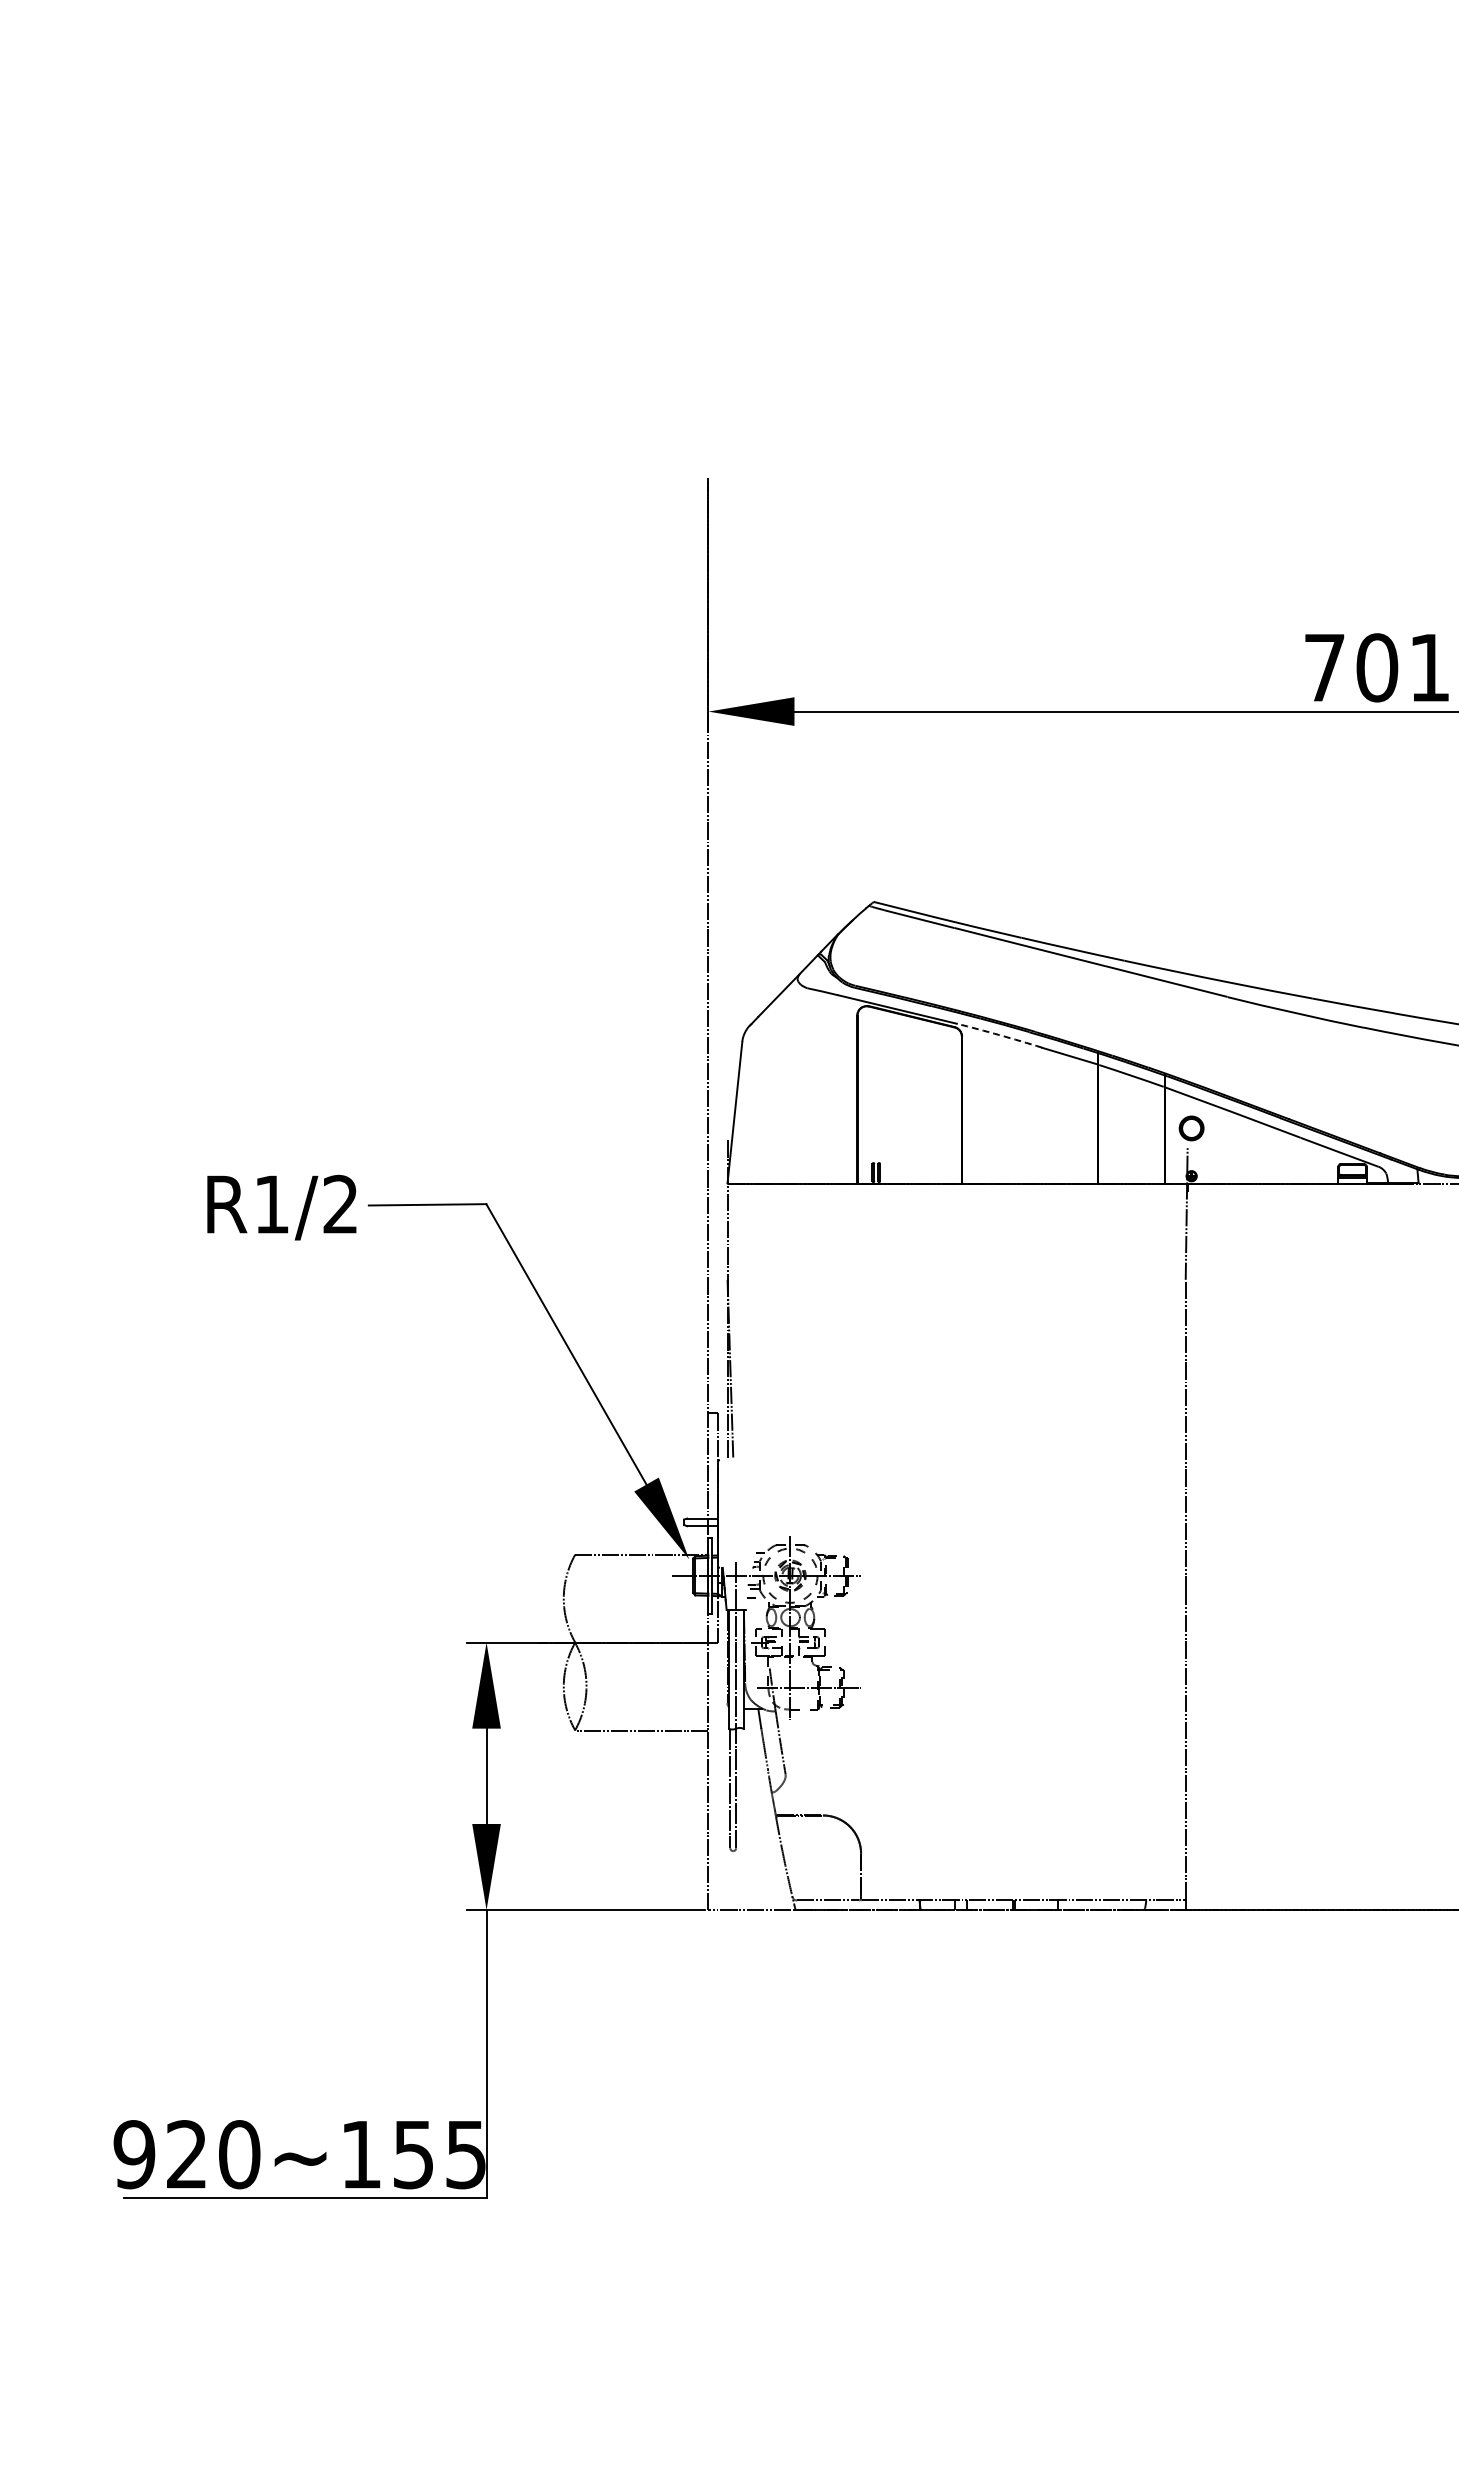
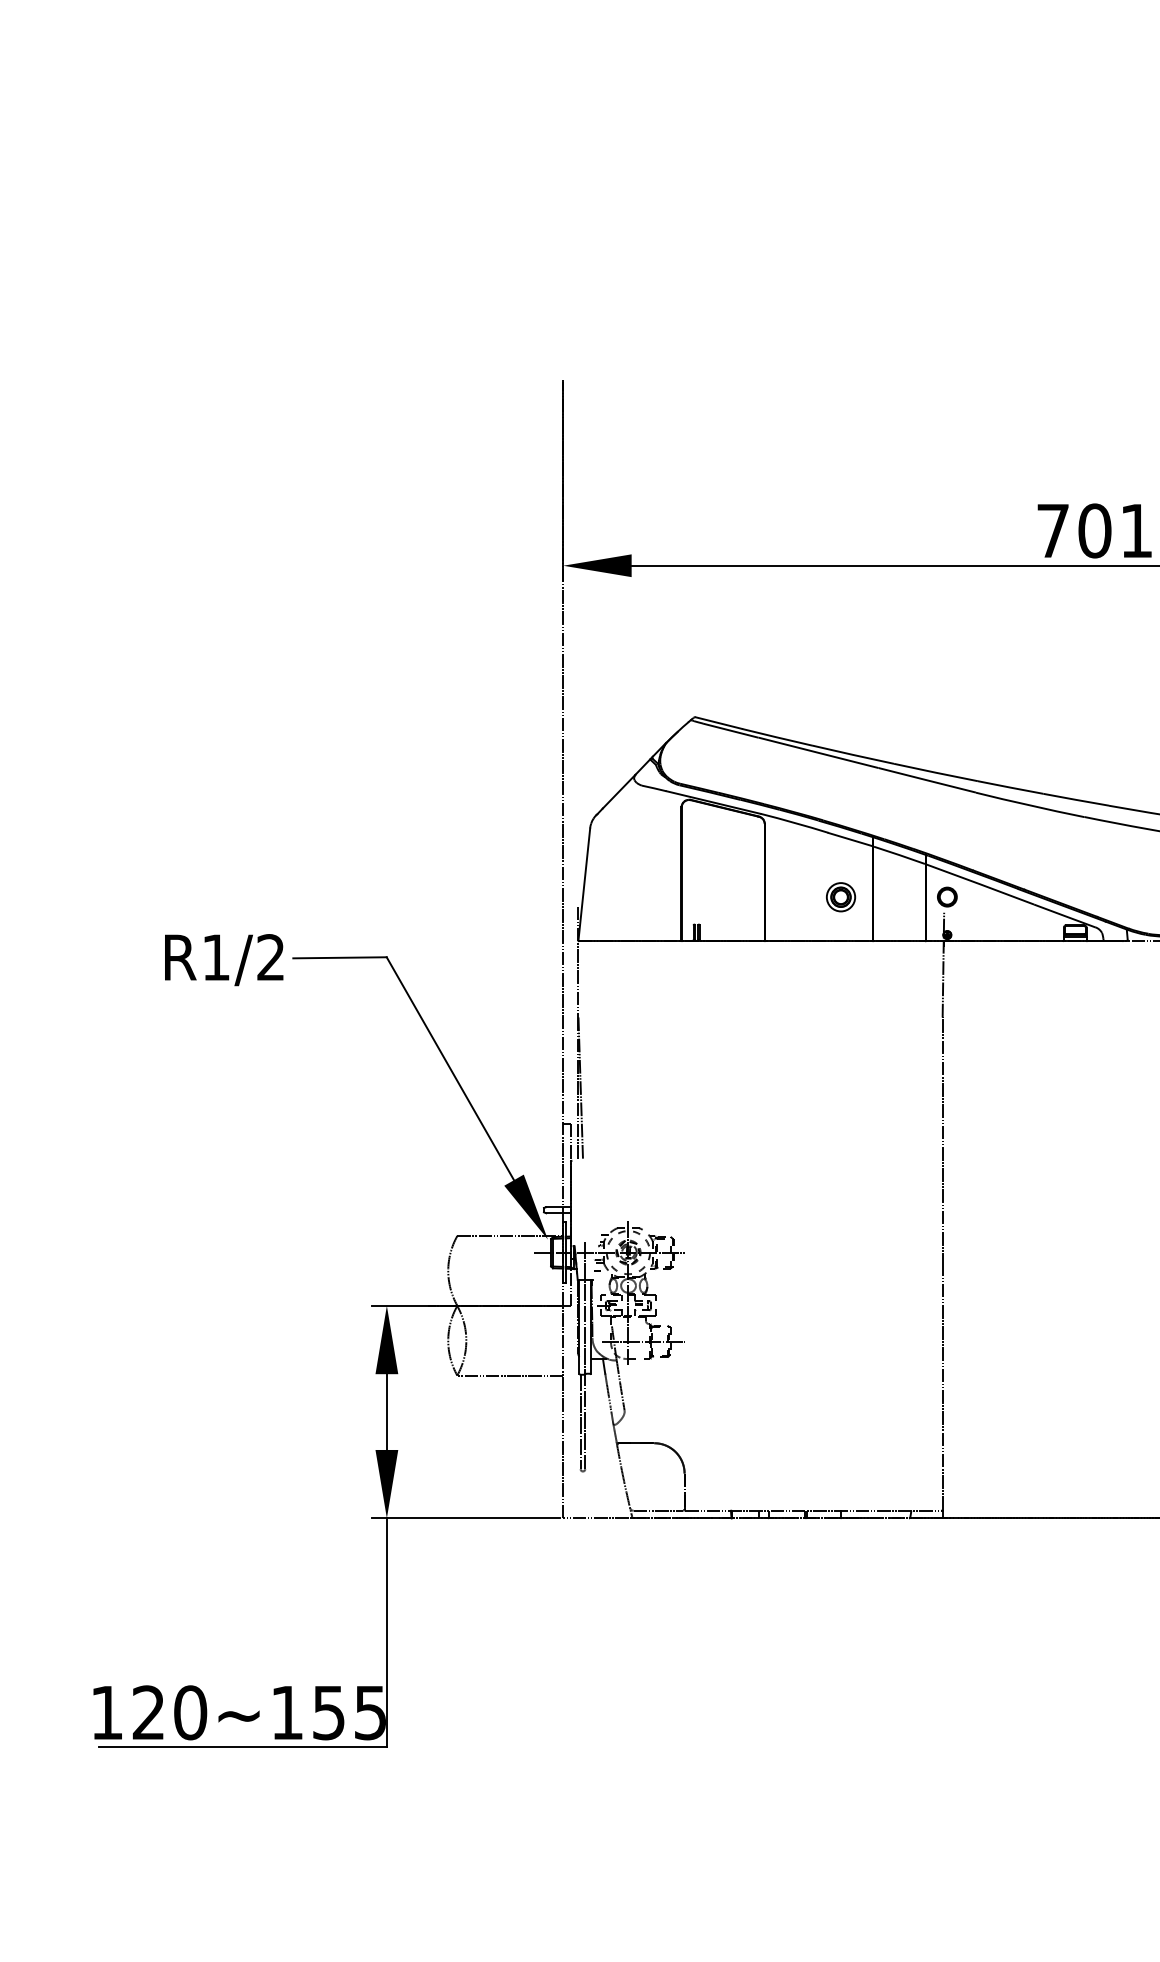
arc: (999, 1035) -> (794, 823), dashed -> solid
part: (1057, 1128) -> (840, 897), added
text: (134, 2154) -> (107, 1712), 920~155 -> 120~155

